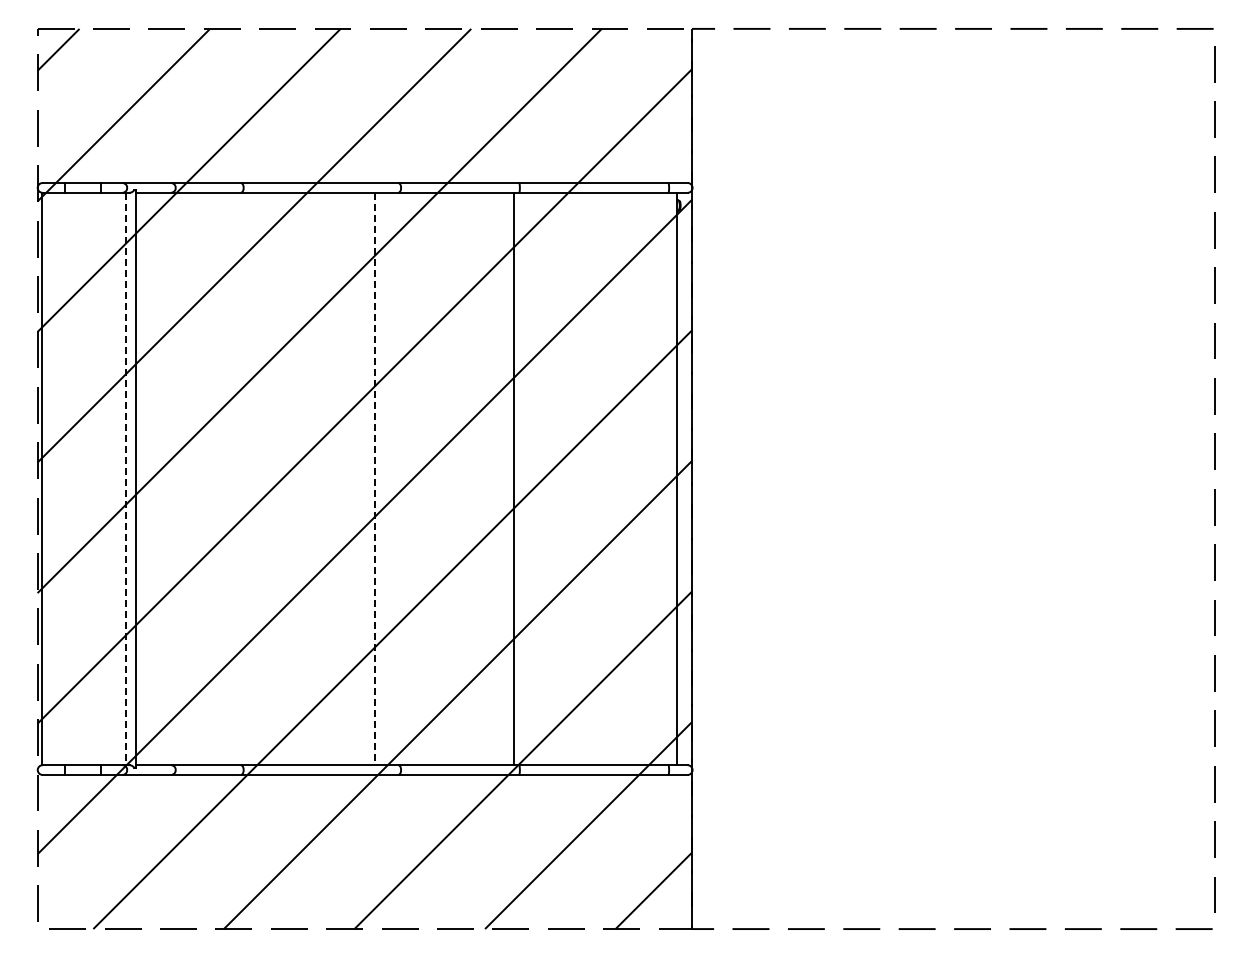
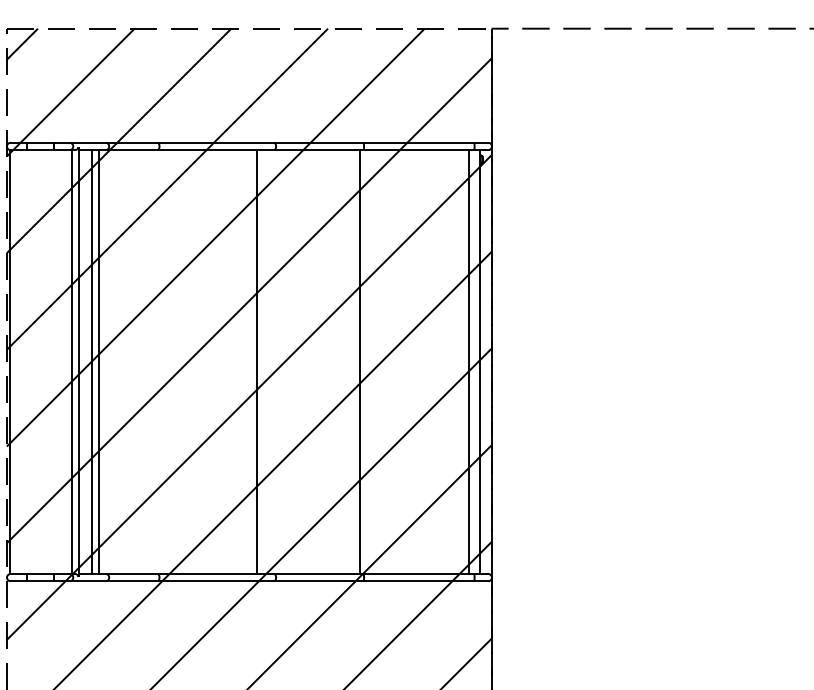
line: (152, 478) -> (91, 361), added
line: (161, 478) -> (98, 361), added
line: (660, 478) -> (468, 361), added
line: (125, 479) -> (71, 362), dashed -> solid
line: (374, 479) -> (256, 362), dashed -> solid

